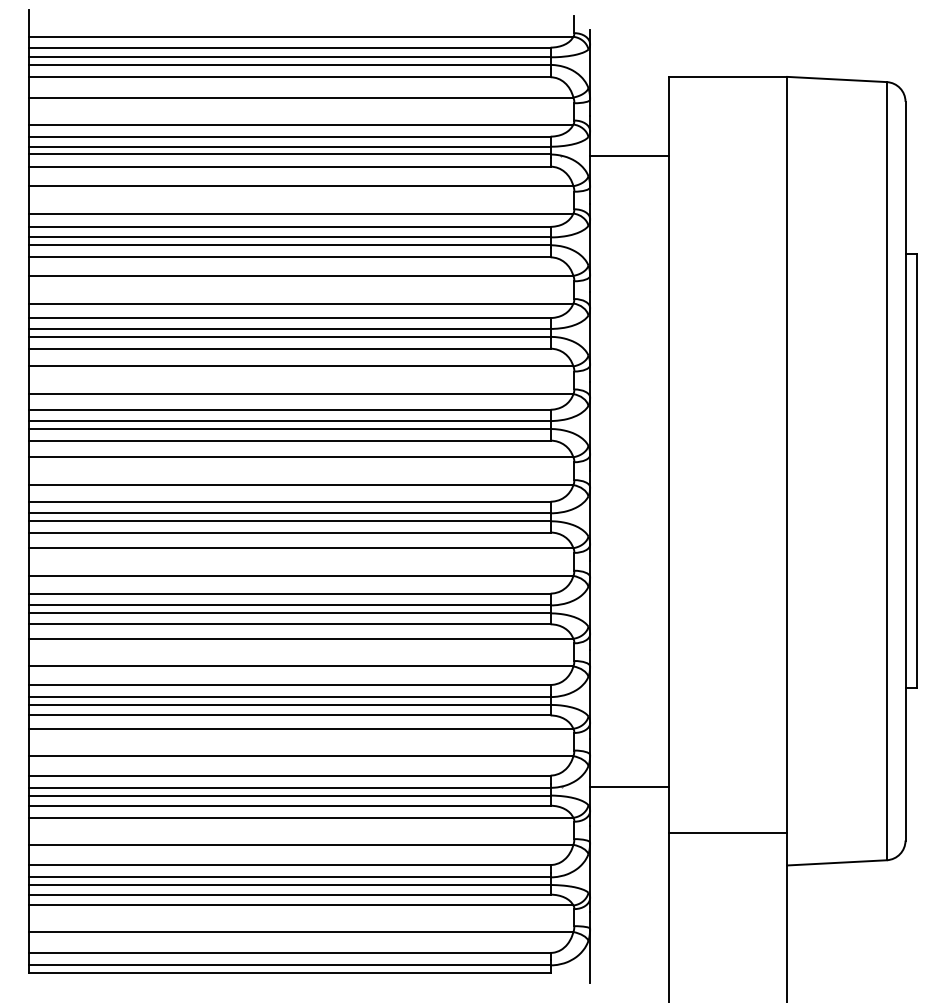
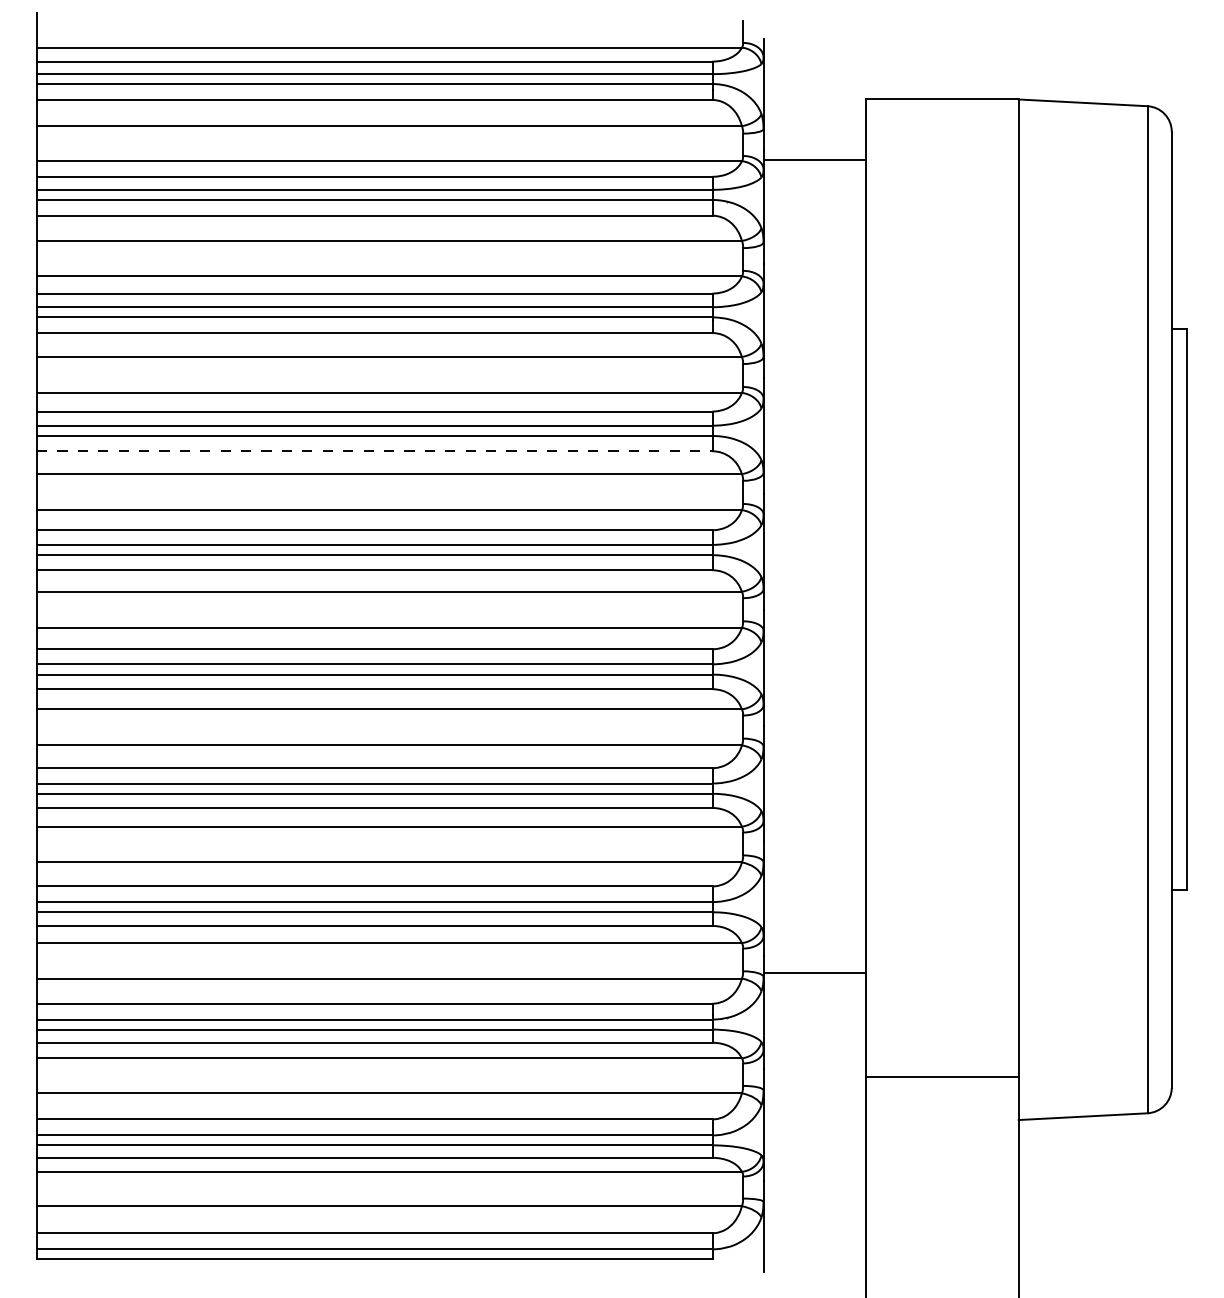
line: (629, 155) -> (814, 159), moved
line: (289, 348) -> (374, 451), solid -> dashed
line: (629, 786) -> (814, 972), moved

